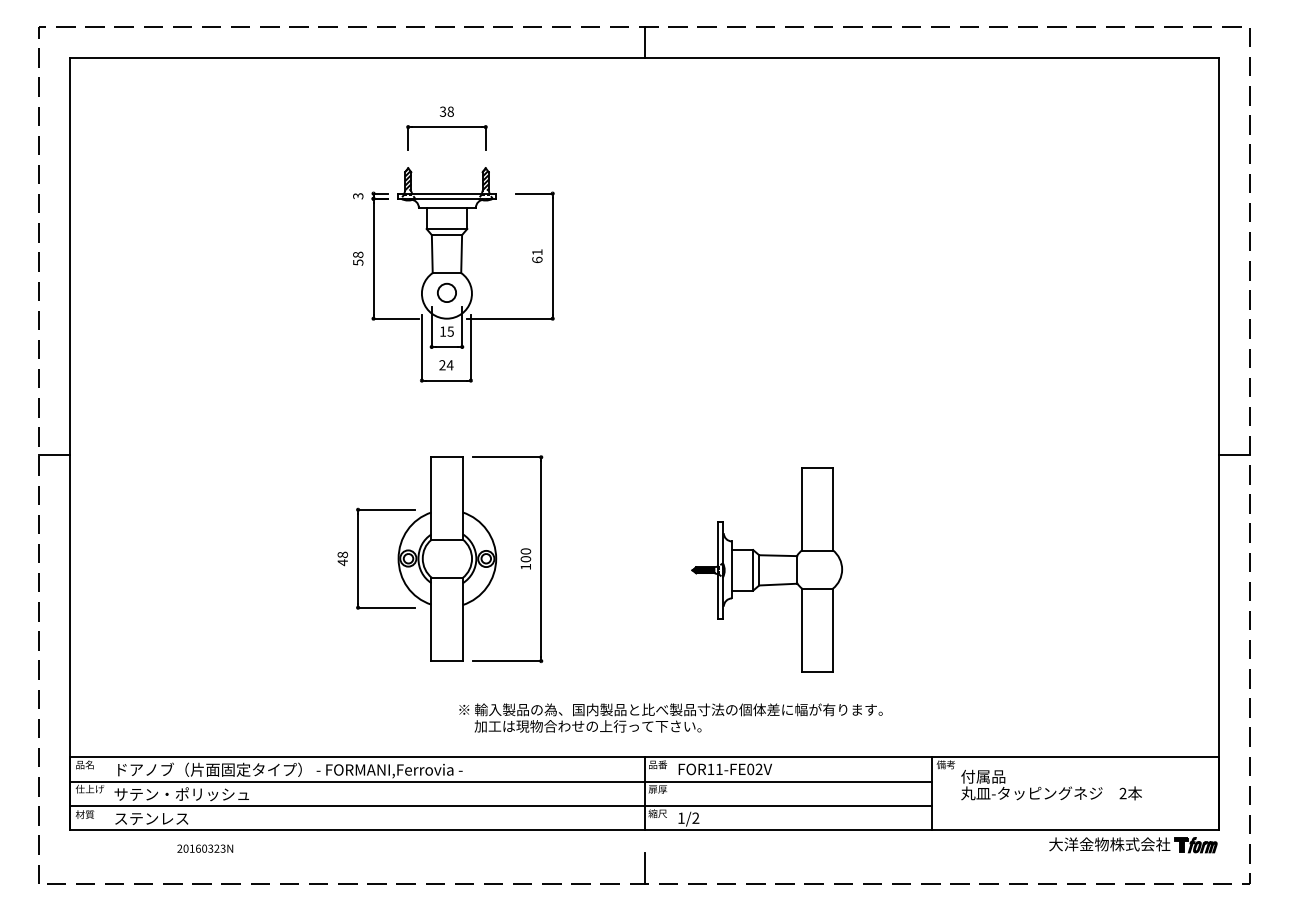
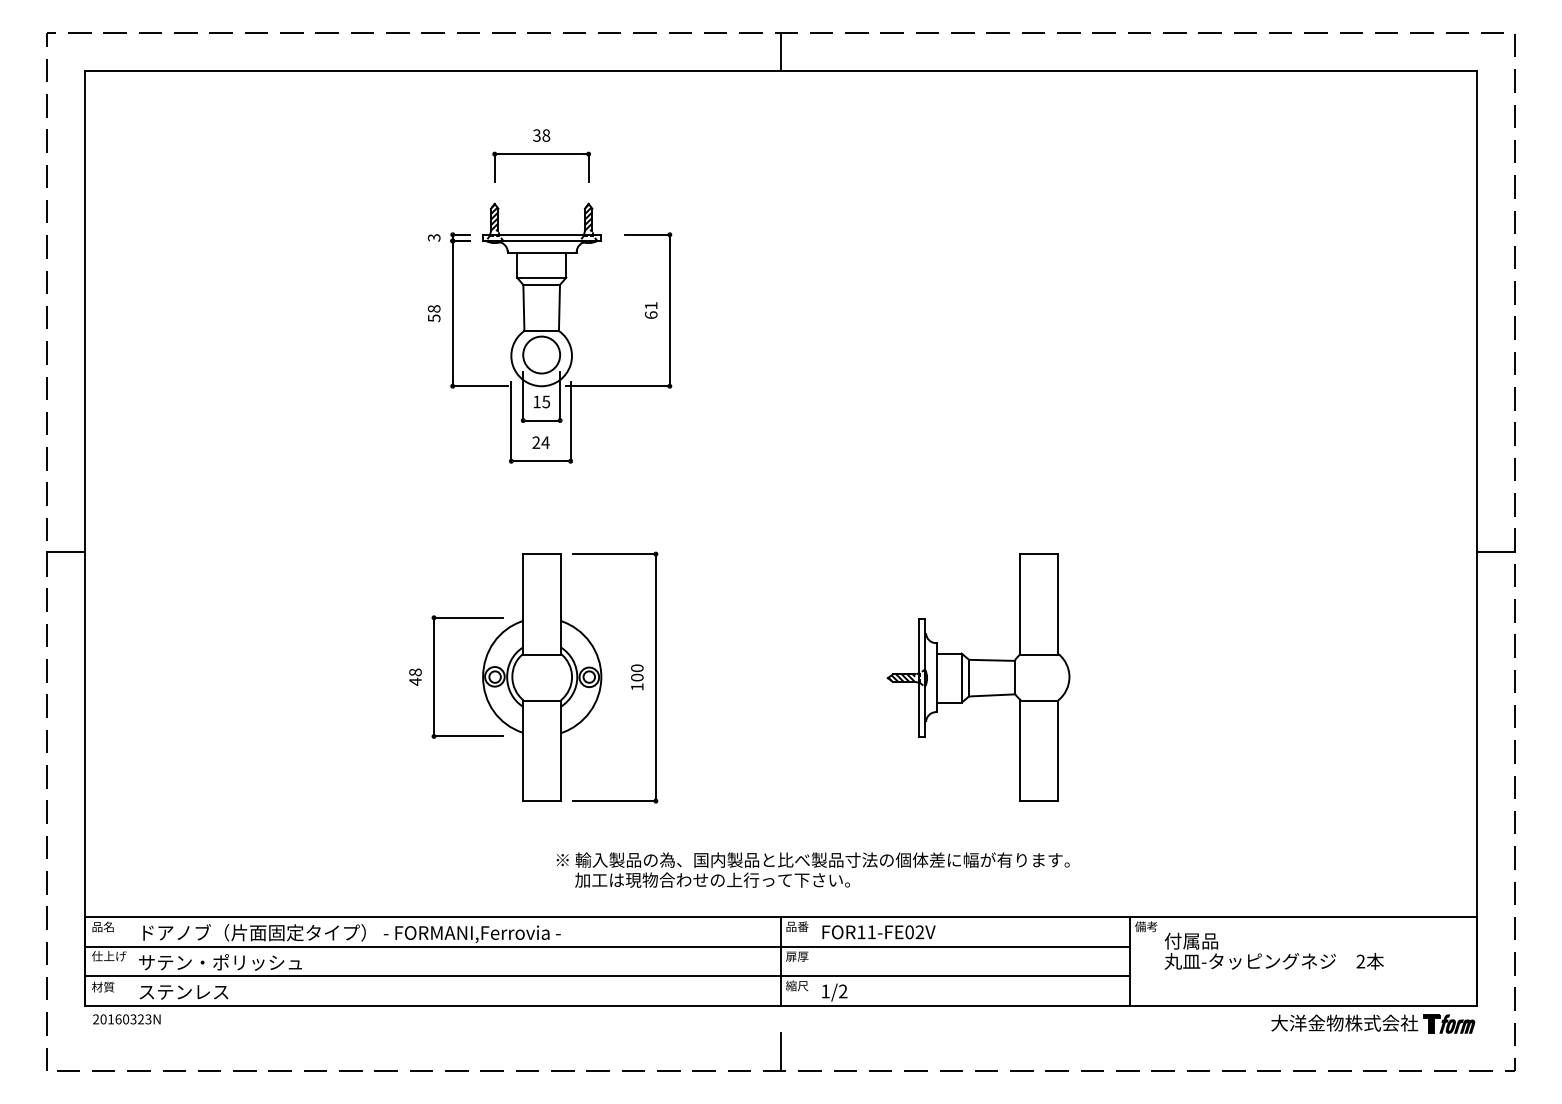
circle: (446, 292) -> (541, 354), size x1.67
part: (767, 569) -> (978, 677), moved
text: (204, 848) -> (126, 1019), moved

